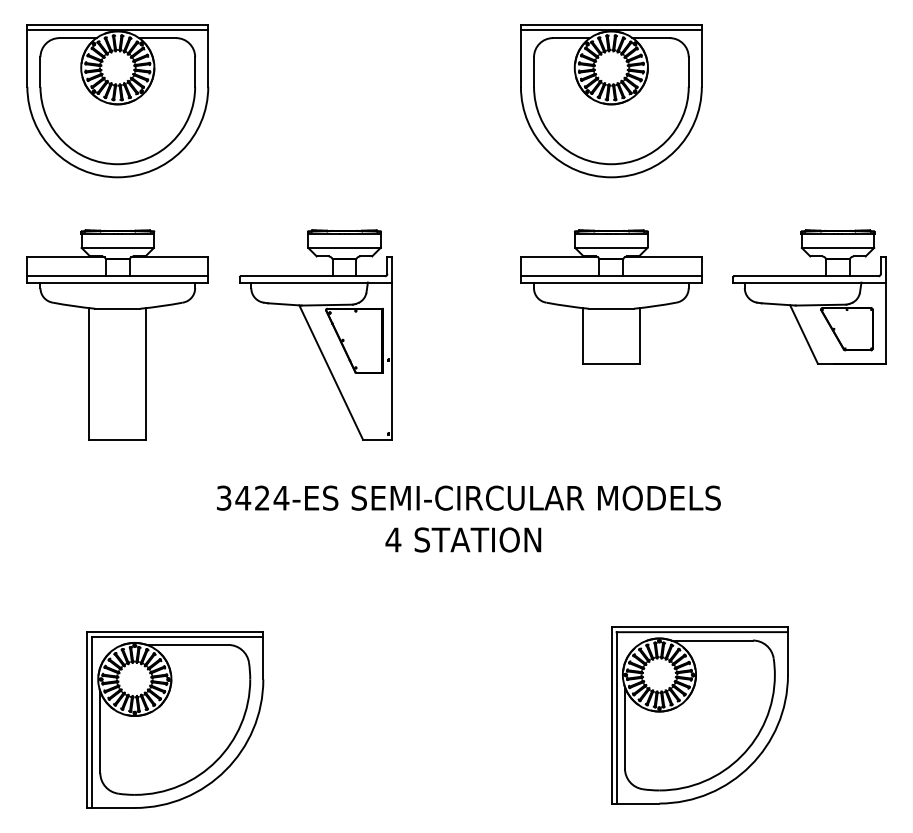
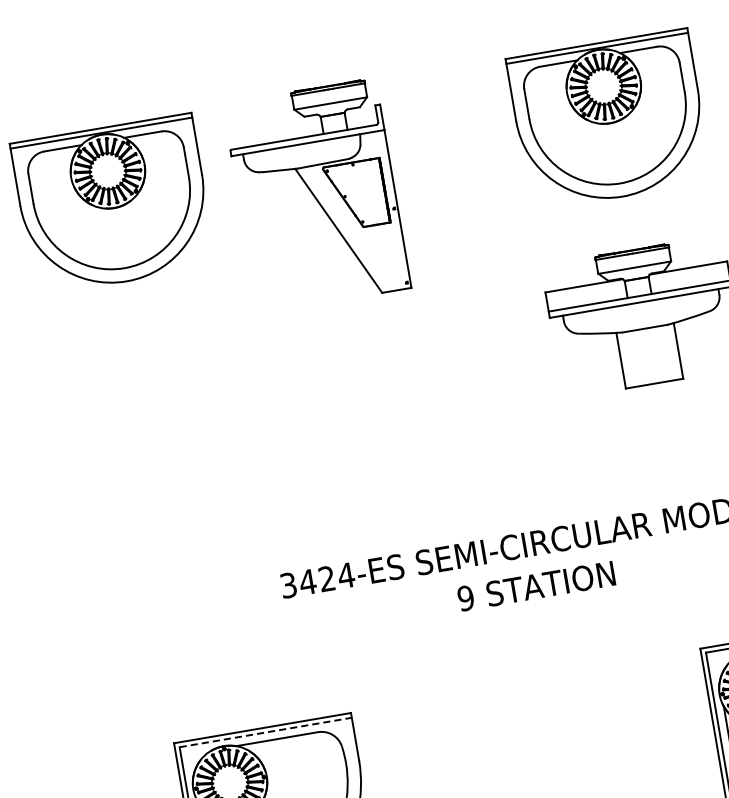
part: (117, 334) -> (153, 439), removed
part: (315, 334) -> (316, 195), moved
text: (393, 539) -> (465, 597), 4 -> 9
line: (177, 636) -> (265, 732), solid -> dashed

